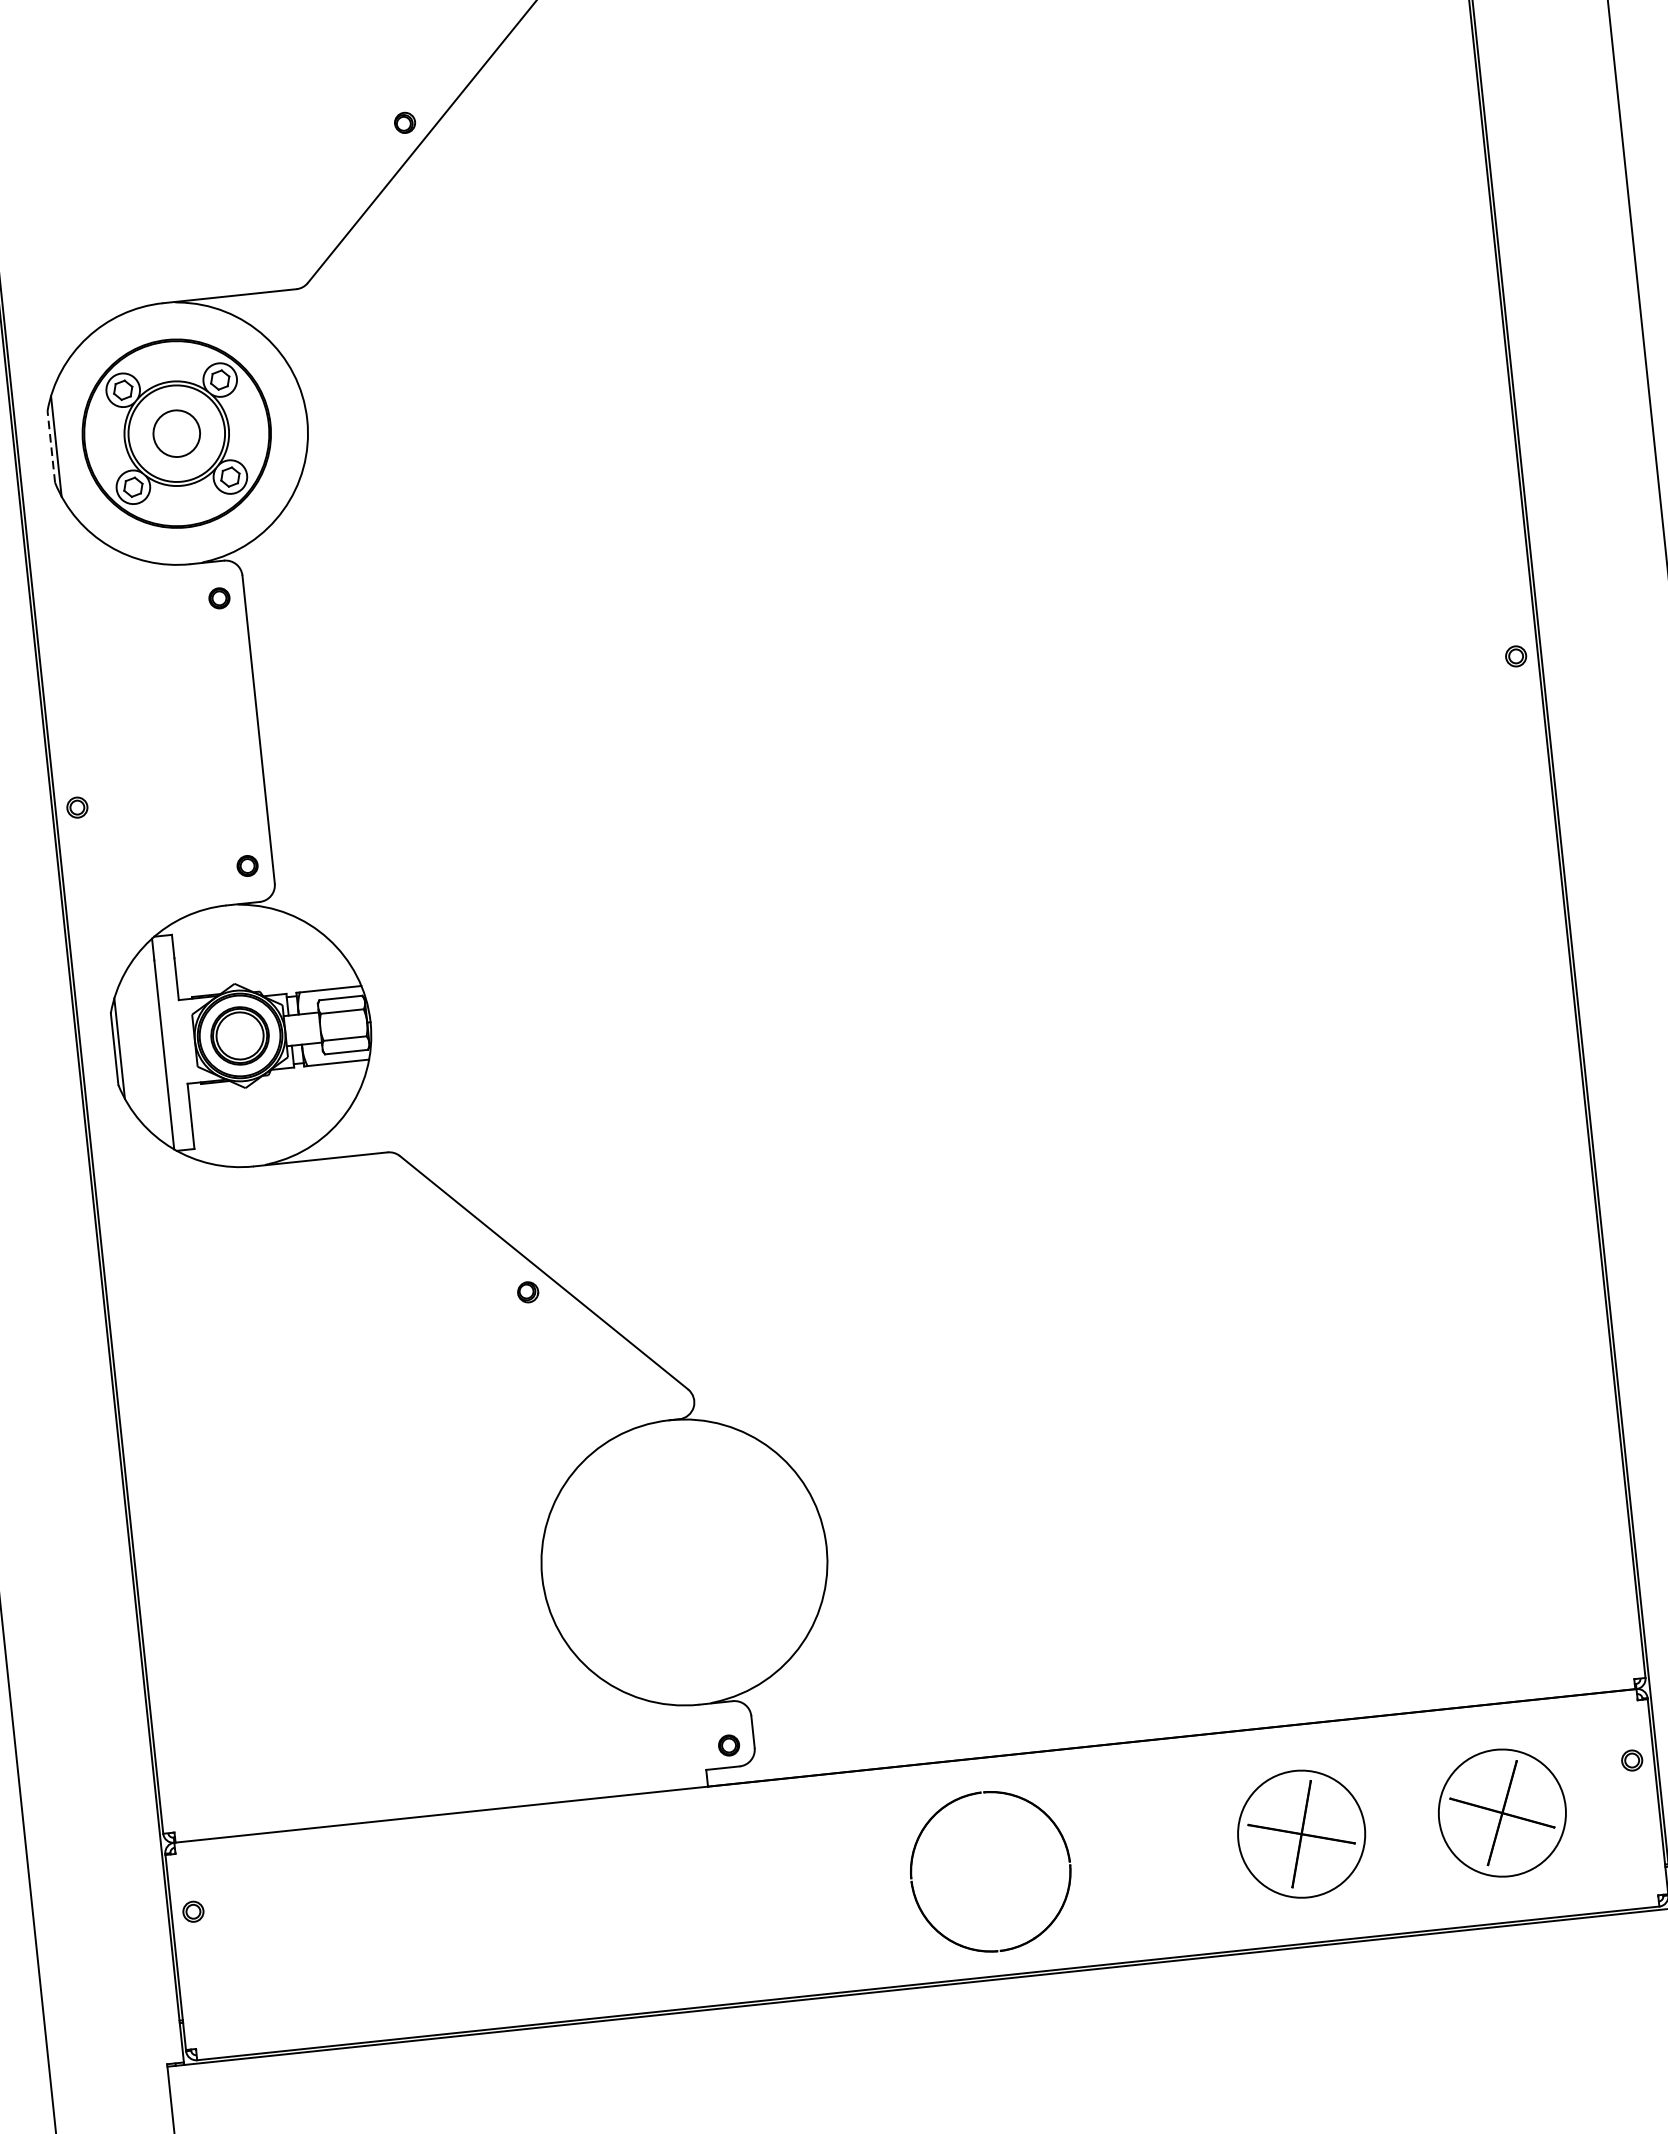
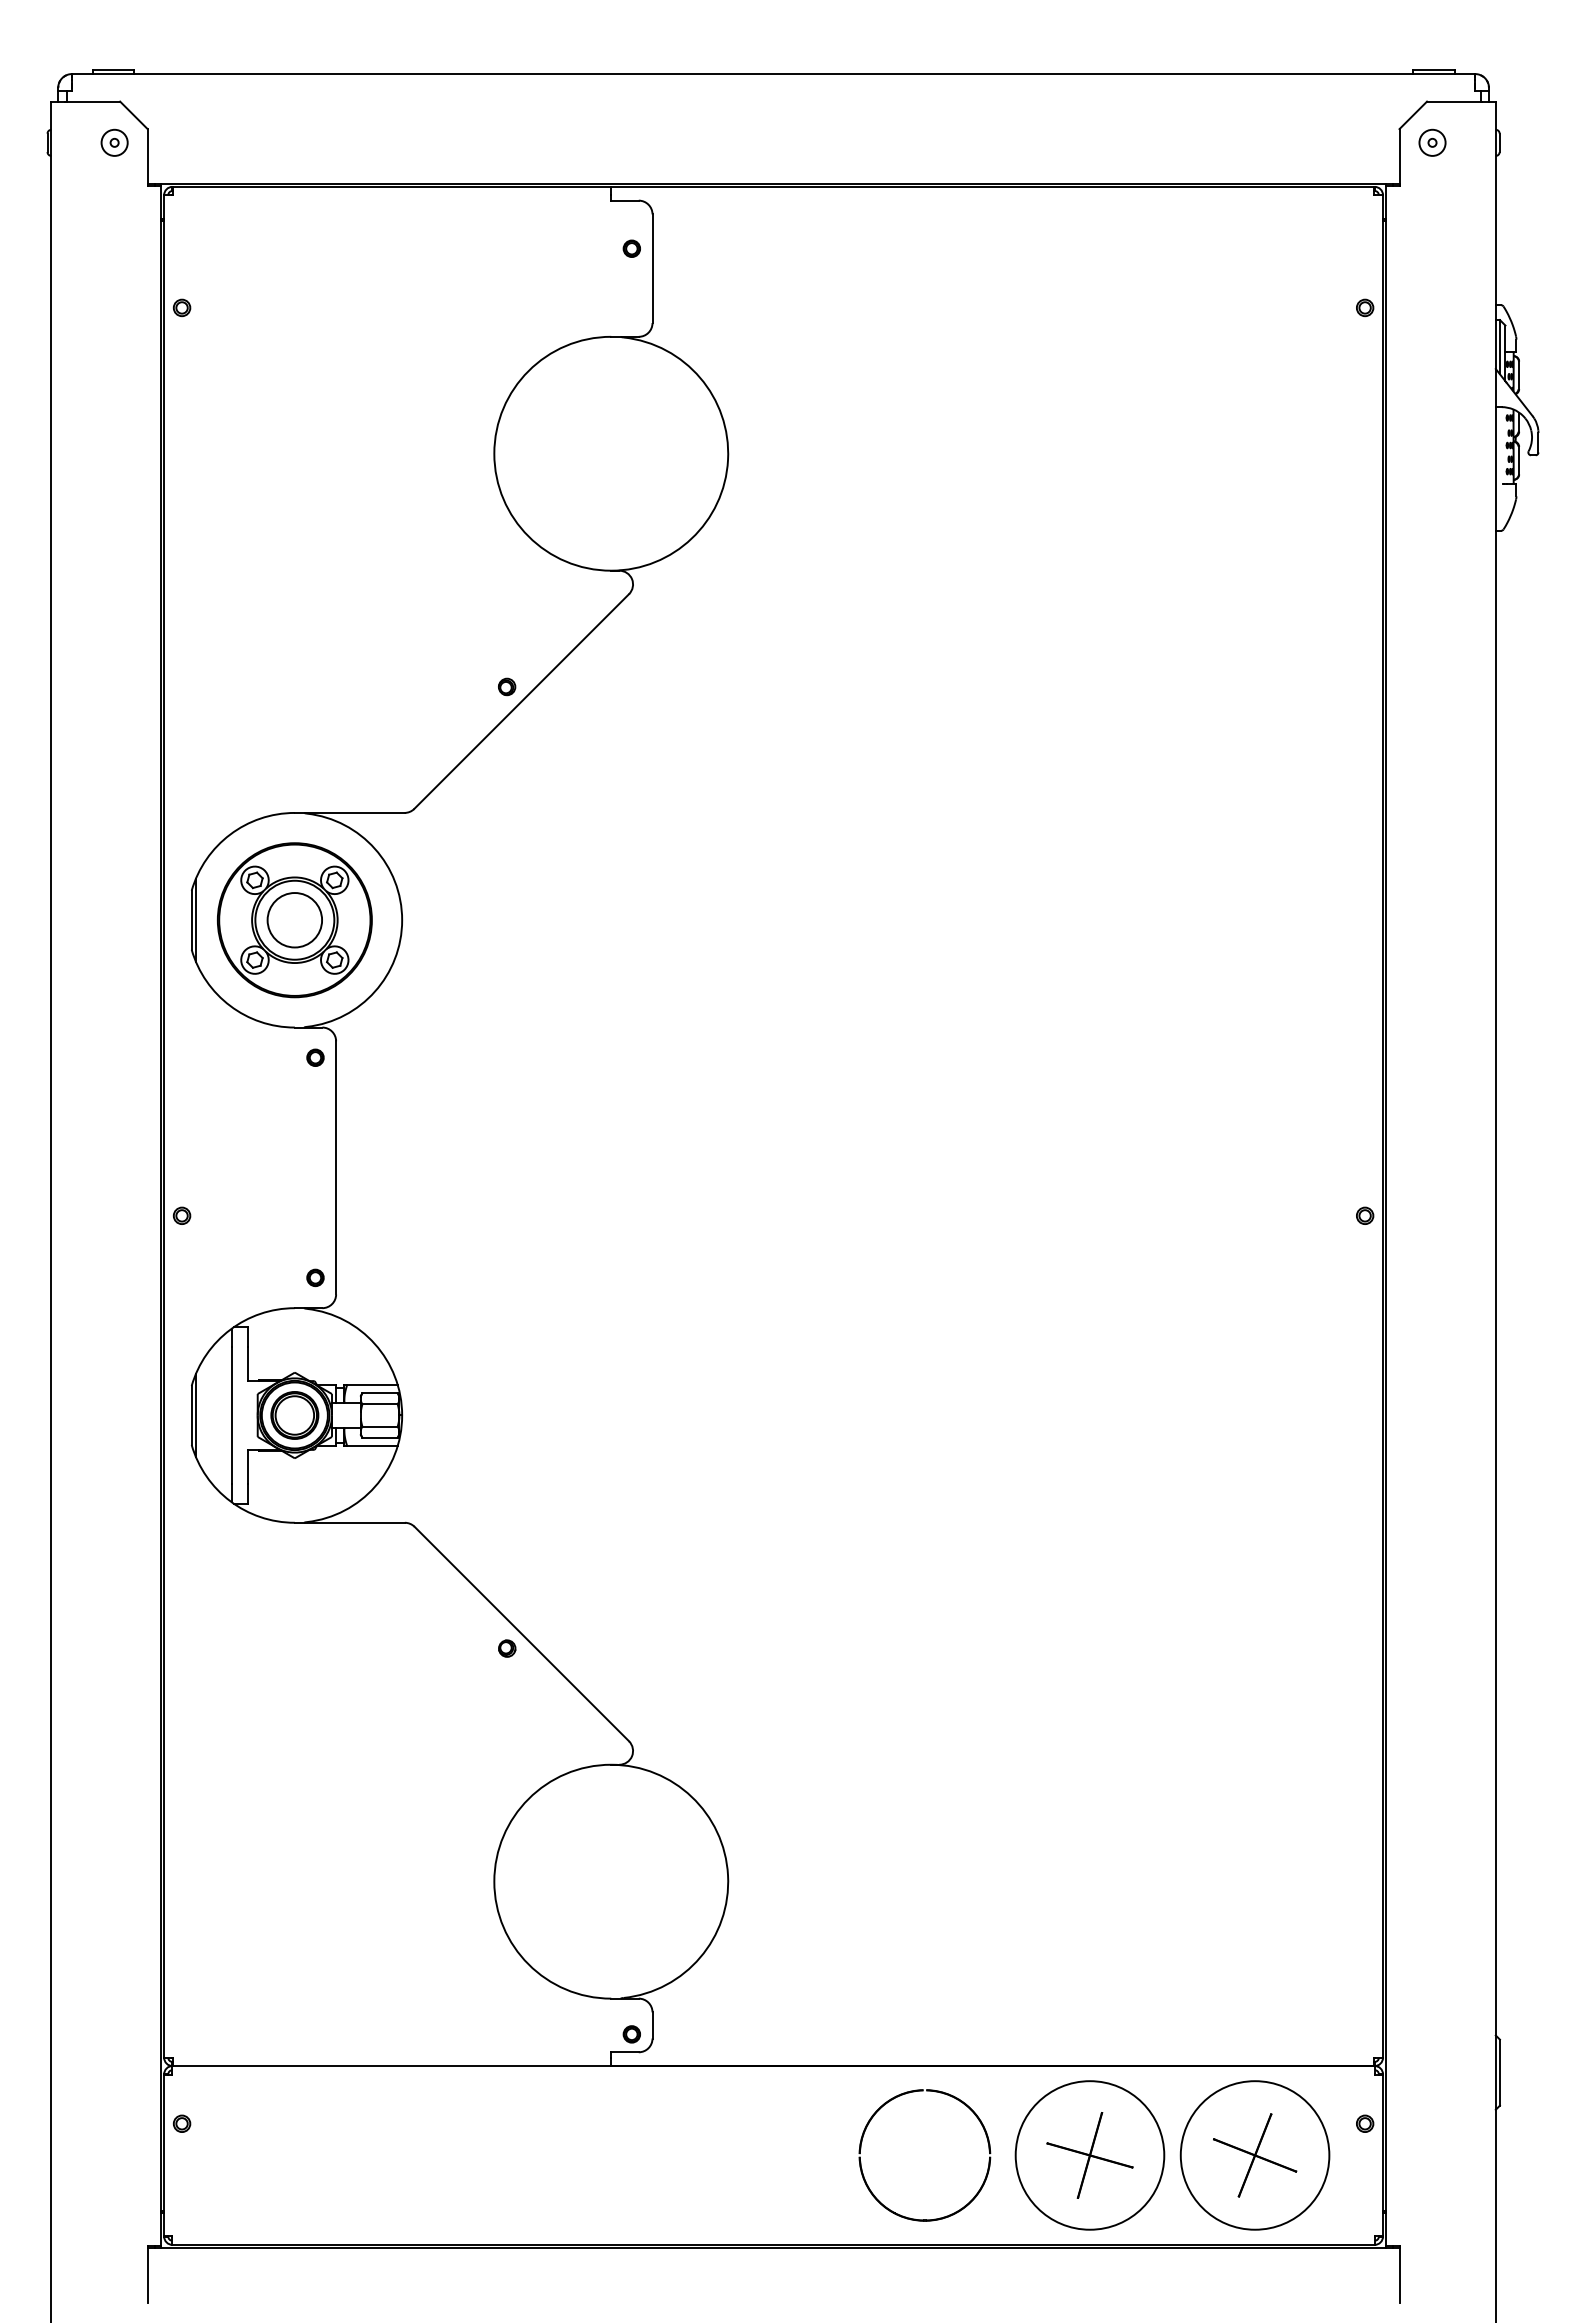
circle: (176, 434) -> (294, 920), size x1.43
line: (51, 446) -> (191, 919), dashed -> solid
circle: (1501, 1813) -> (1254, 2155), size x1.43
circle: (1301, 1834) -> (1089, 2155), size x1.43
part: (914, 1887) -> (861, 2161), moved

